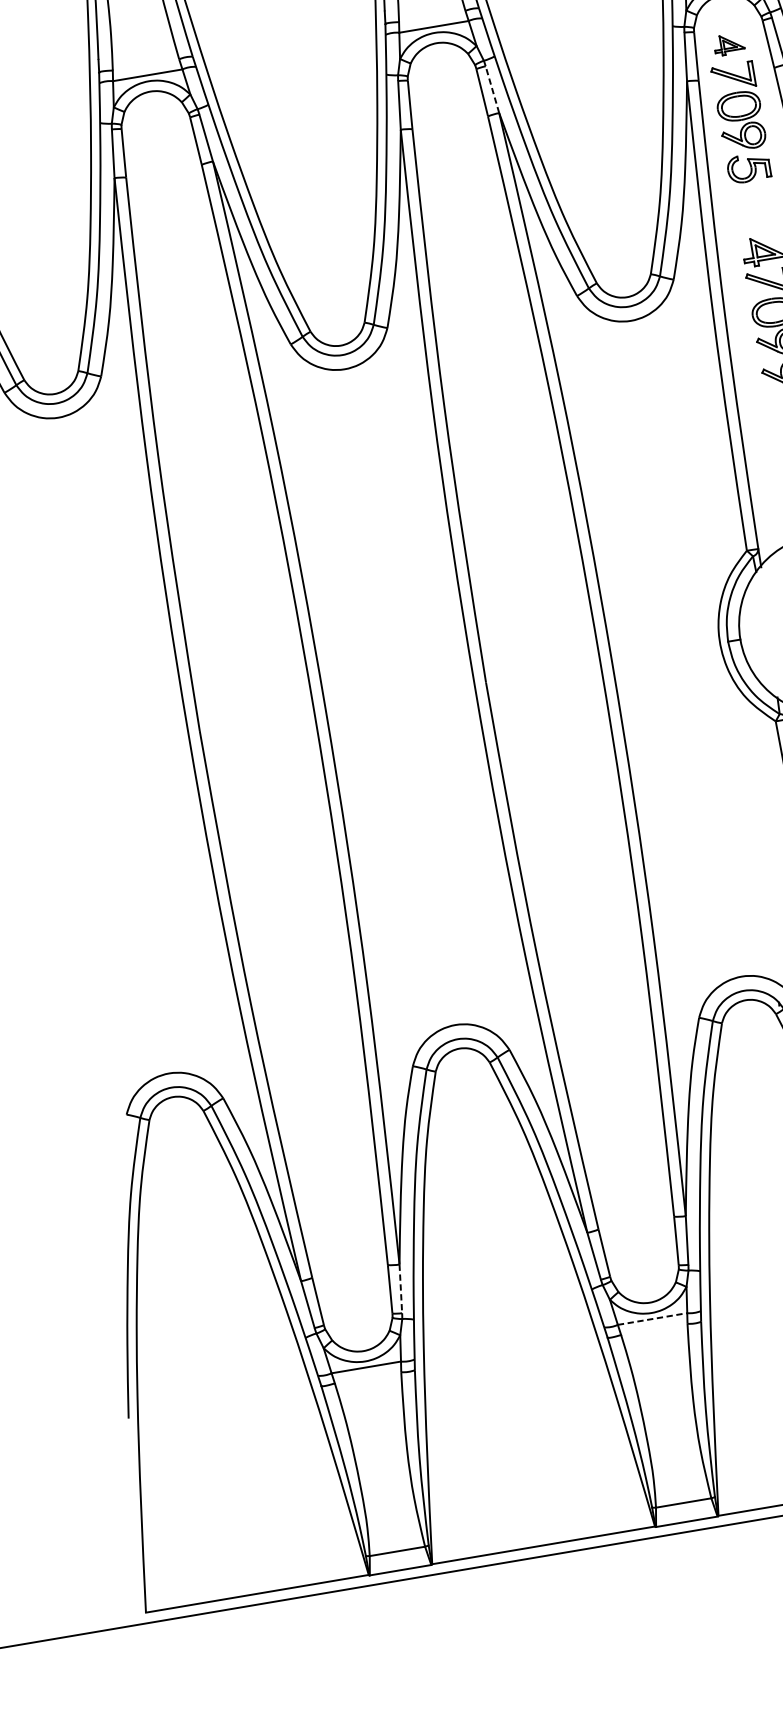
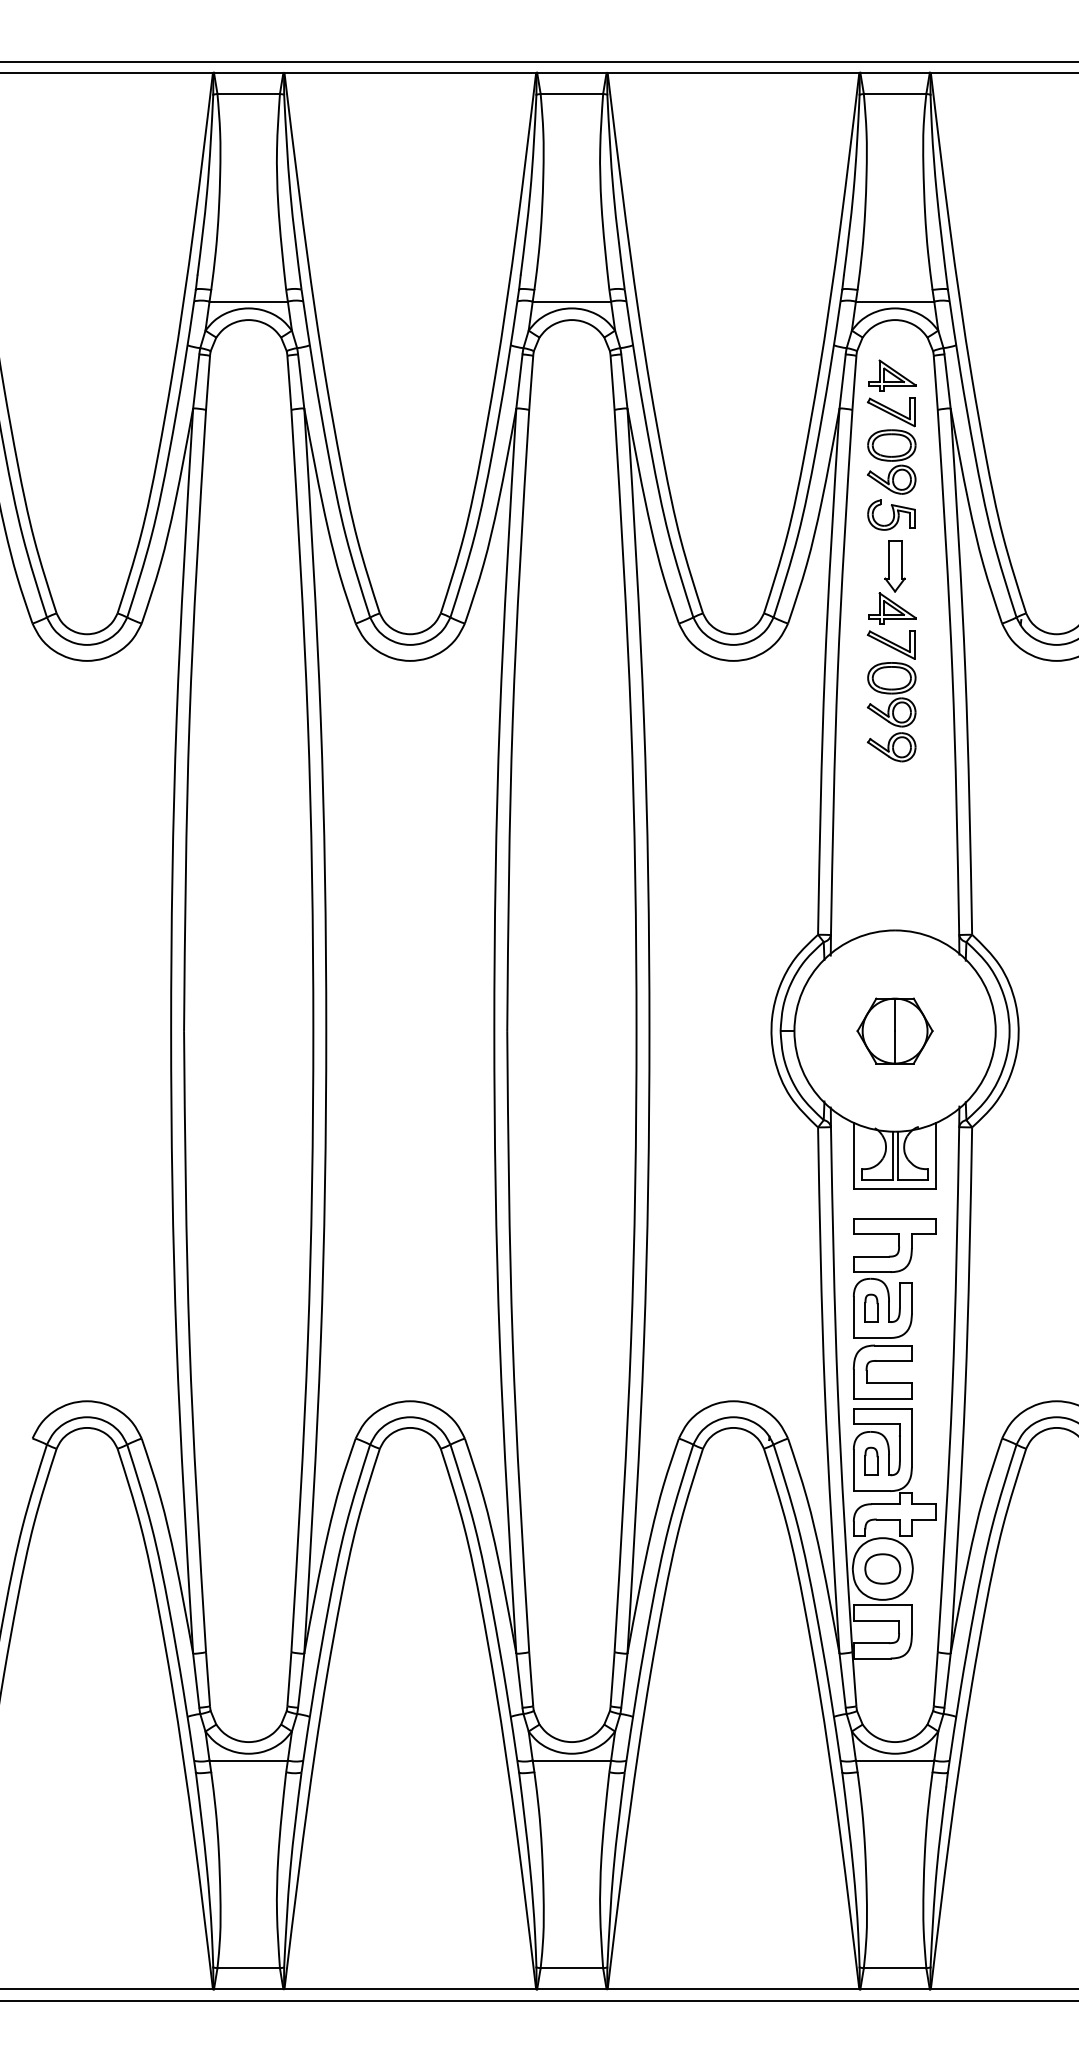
part: (729, 44) -> (892, 375), size x1.43
line: (492, 88) -> (624, 380), dashed -> solid
part: (759, 213) -> (894, 566), added
line: (401, 1289) -> (301, 1681), dashed -> solid
line: (653, 1318) -> (572, 1760), dashed -> solid

